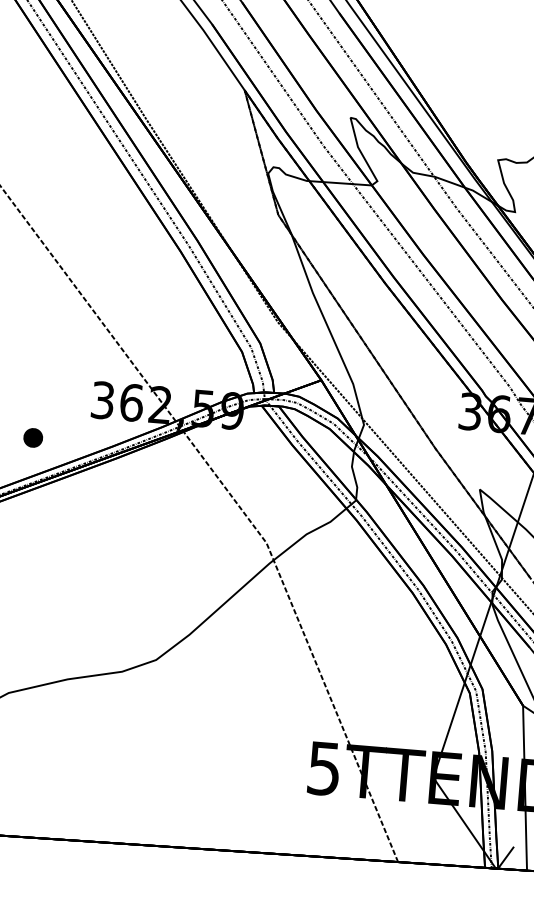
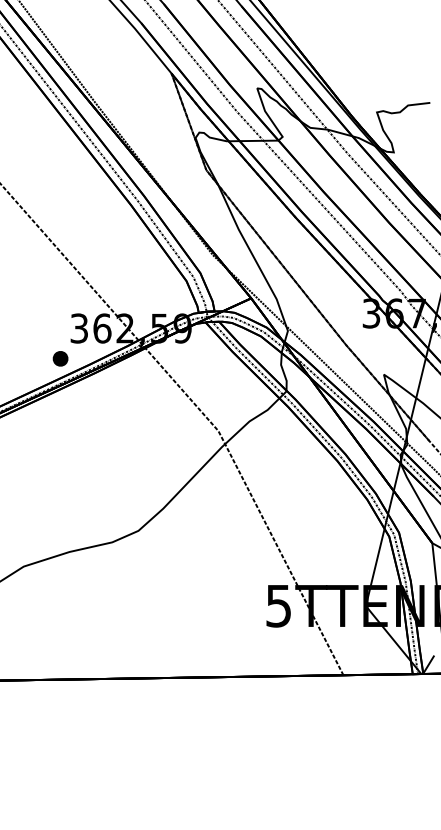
part: (33, 437) -> (60, 358), moved

